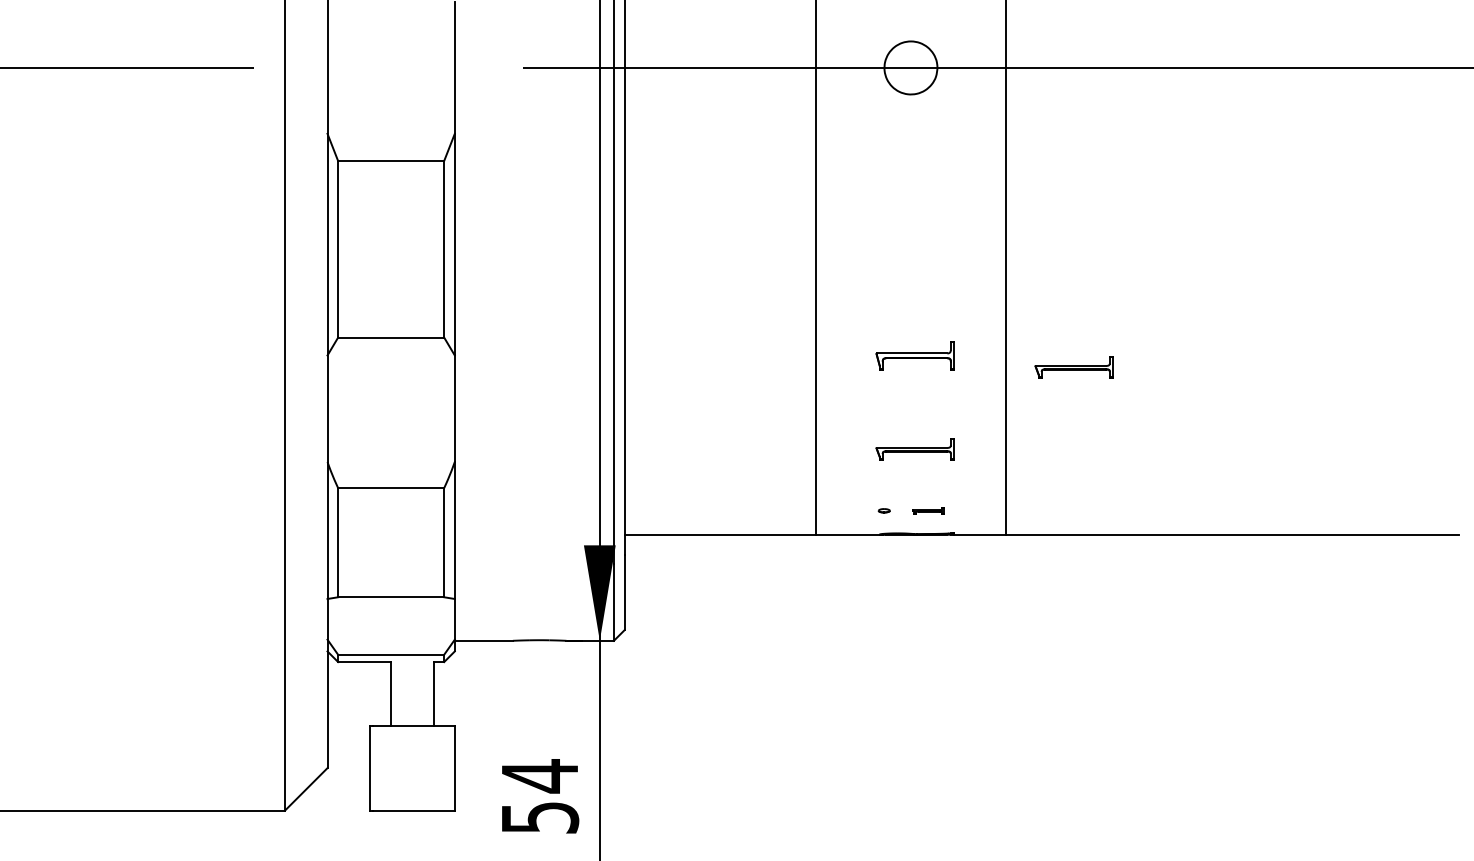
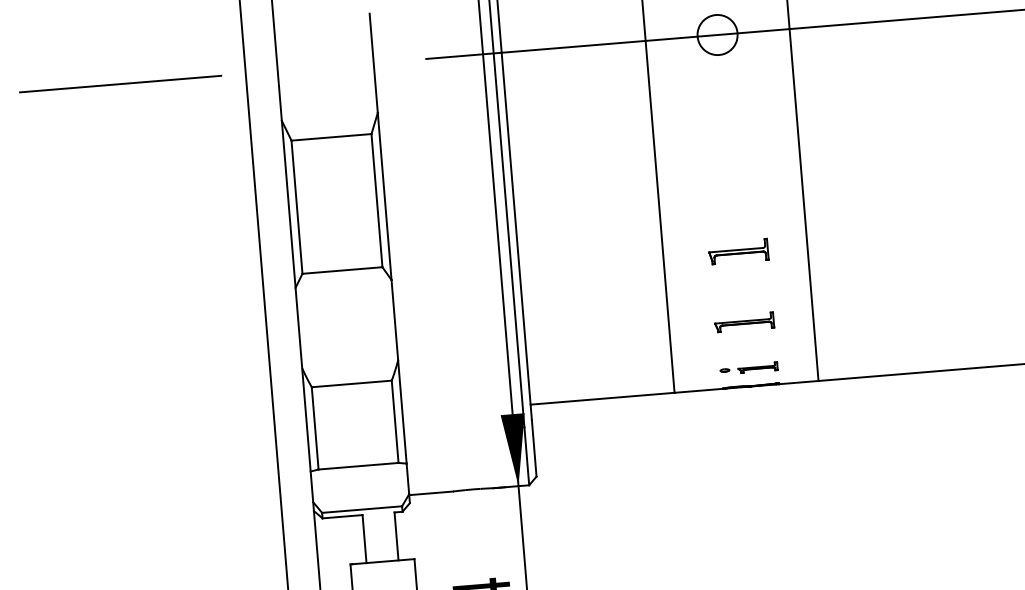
part: (1073, 367) -> (858, 250), removed
part: (927, 510) -> (757, 367), size x1.67

